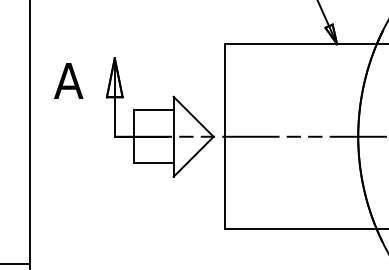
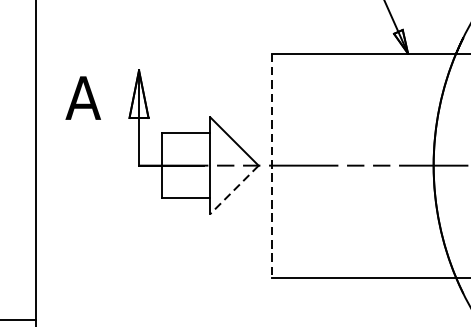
line: (225, 136) -> (273, 165), solid -> dashed
line: (193, 157) -> (234, 190), solid -> dashed

